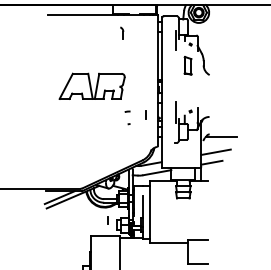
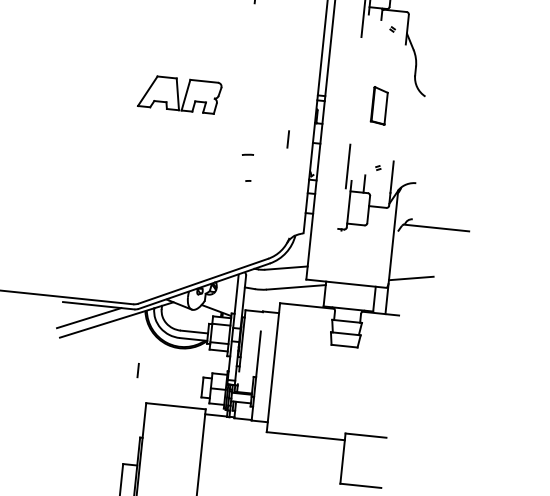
part: (187, 65) -> (378, 105), moved
part: (91, 85) -> (178, 92), size x0.6
line: (145, 114) -> (287, 137), moved
line: (215, 151) -> (421, 255), removed
line: (107, 220) -> (137, 370), moved

